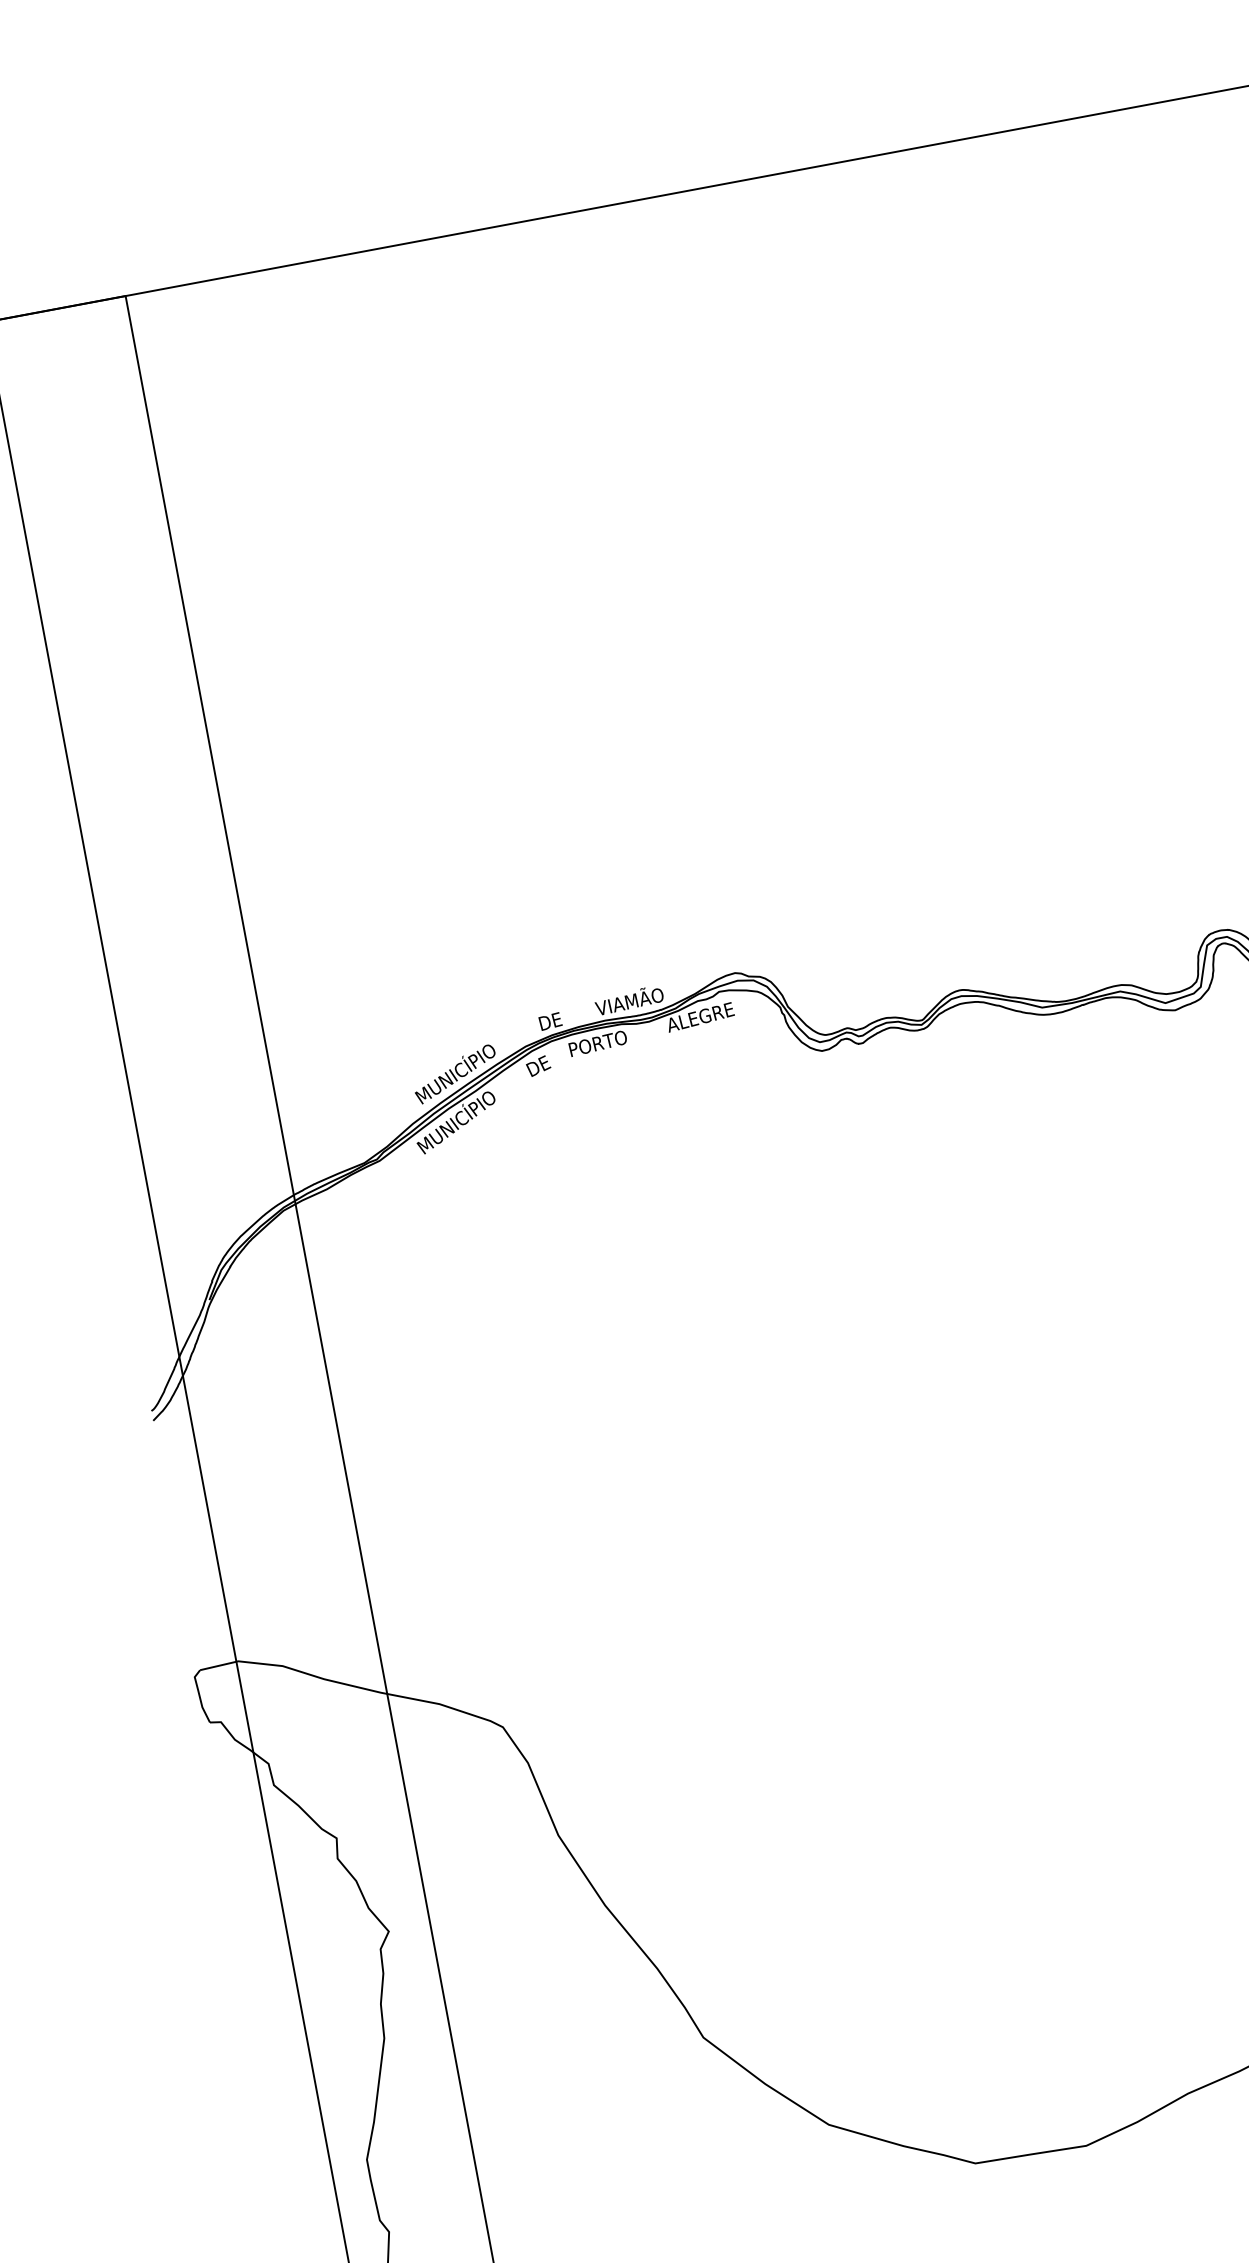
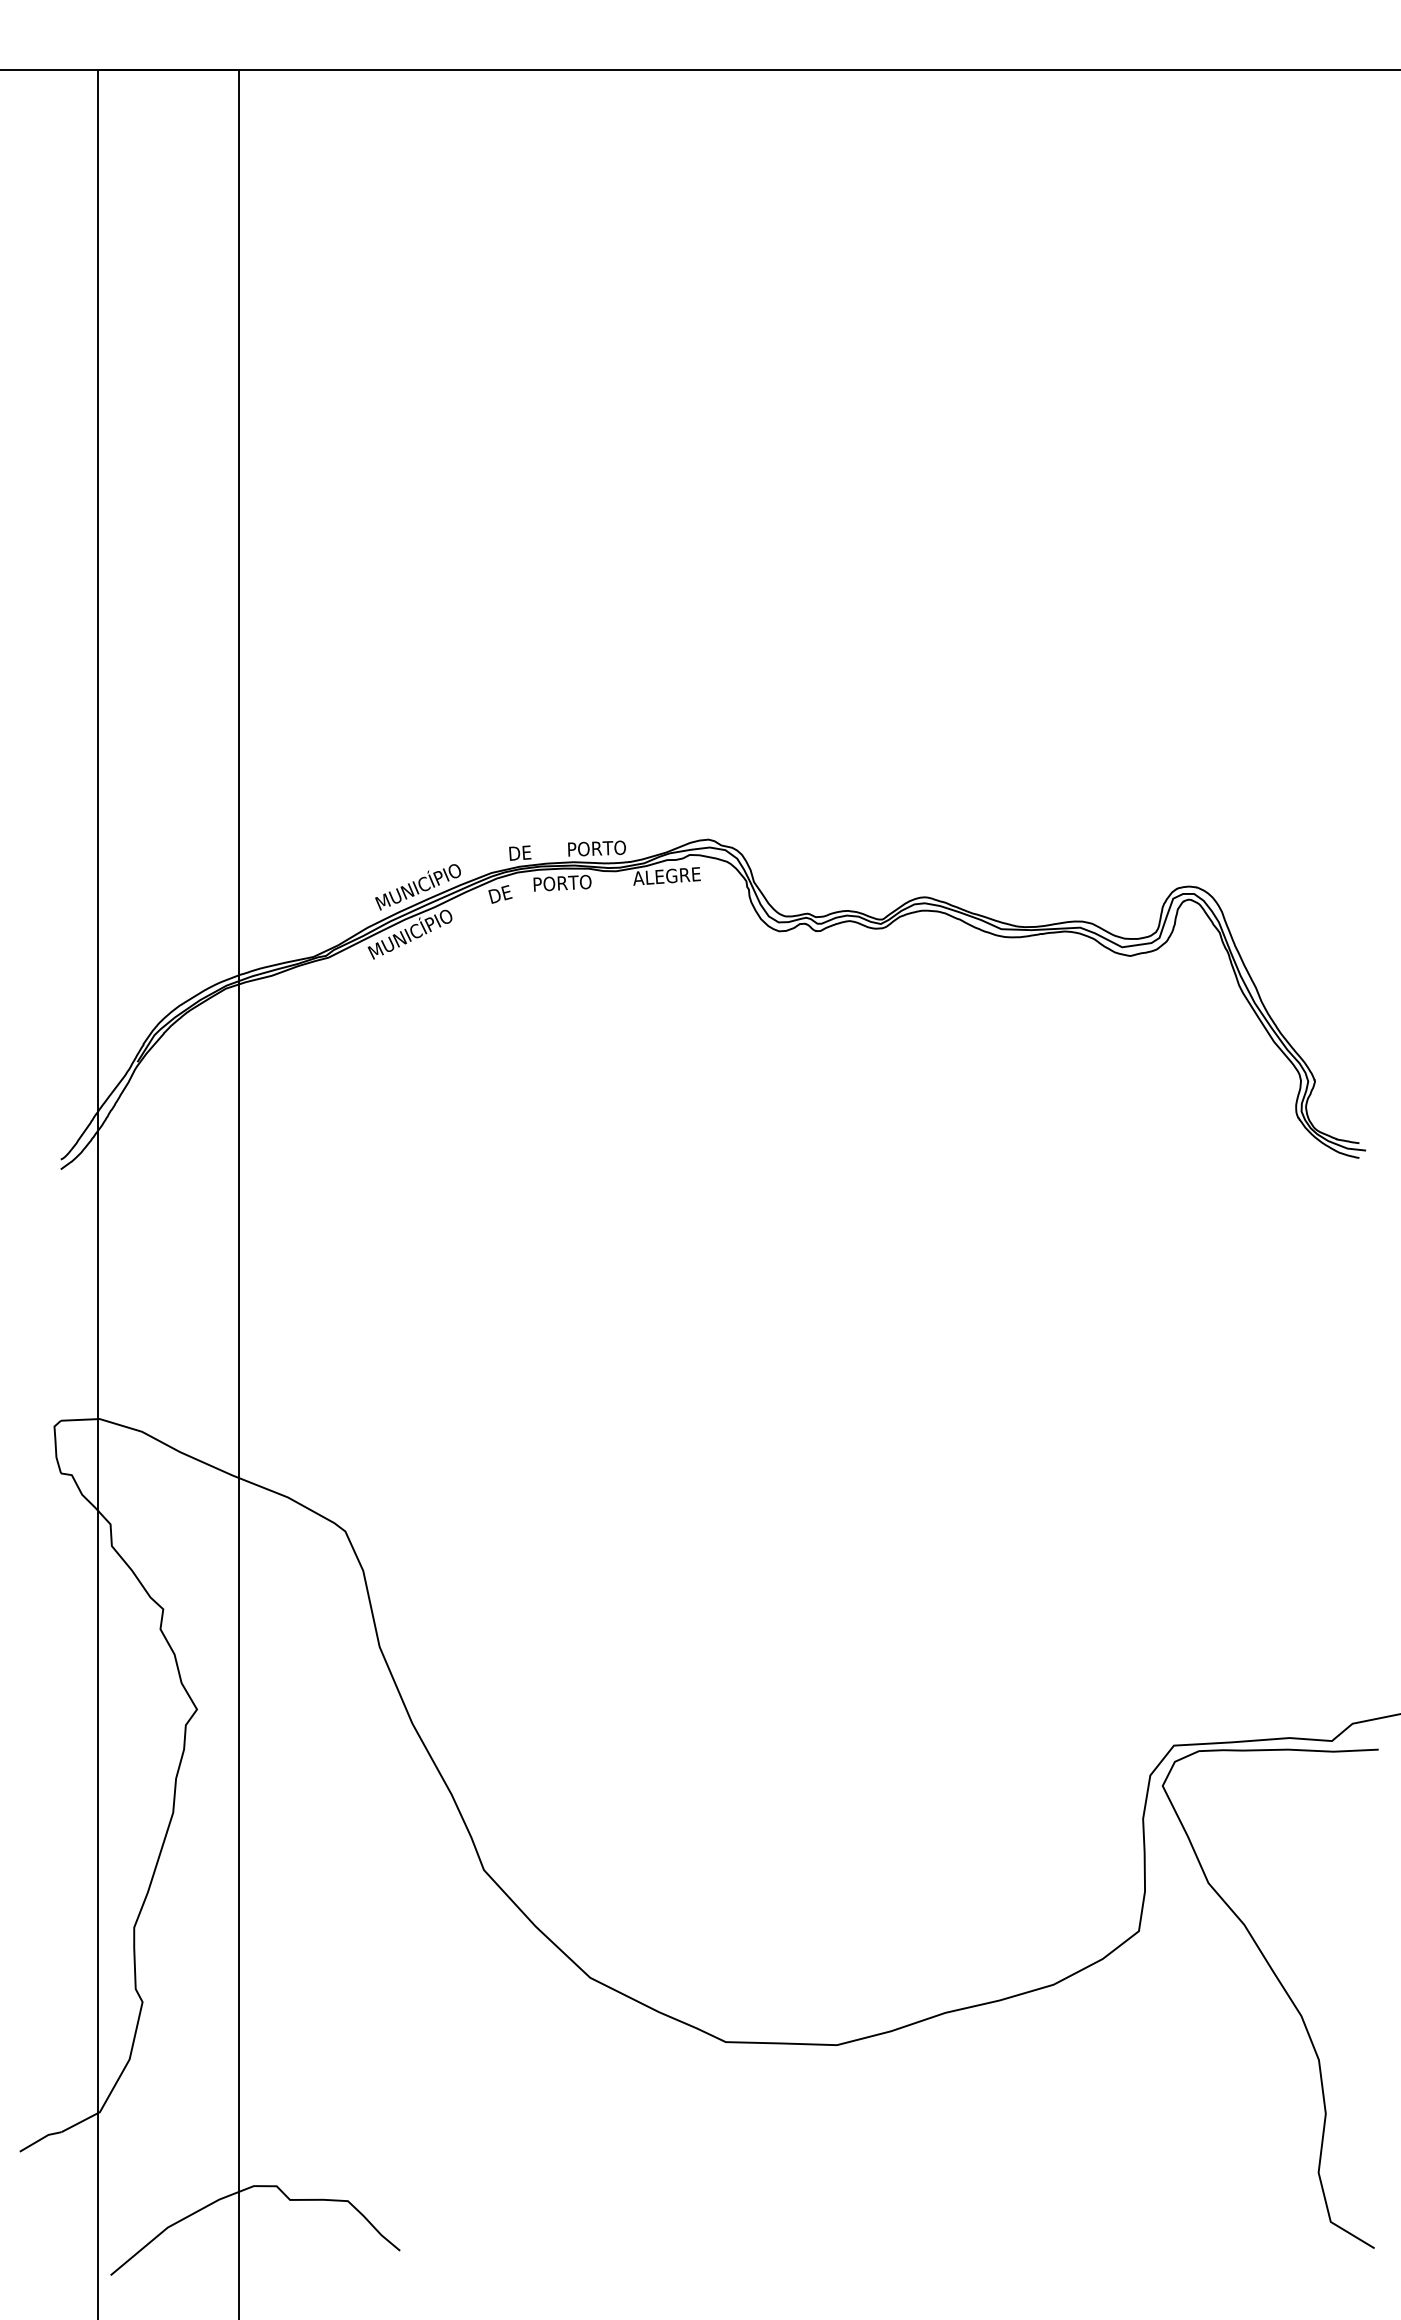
text: (628, 1000) -> (600, 846), VIAMÃO -> PORTO

